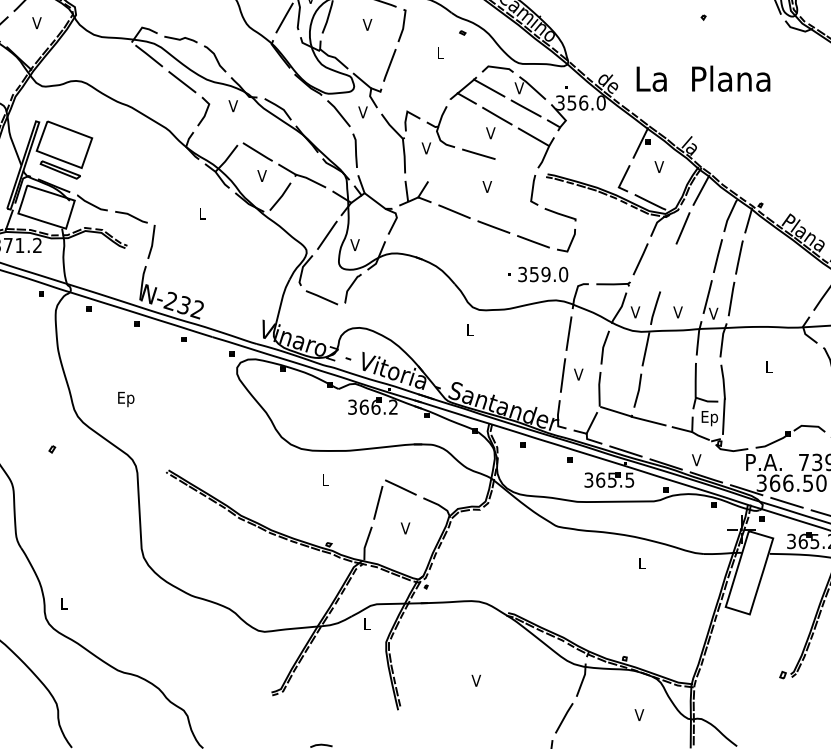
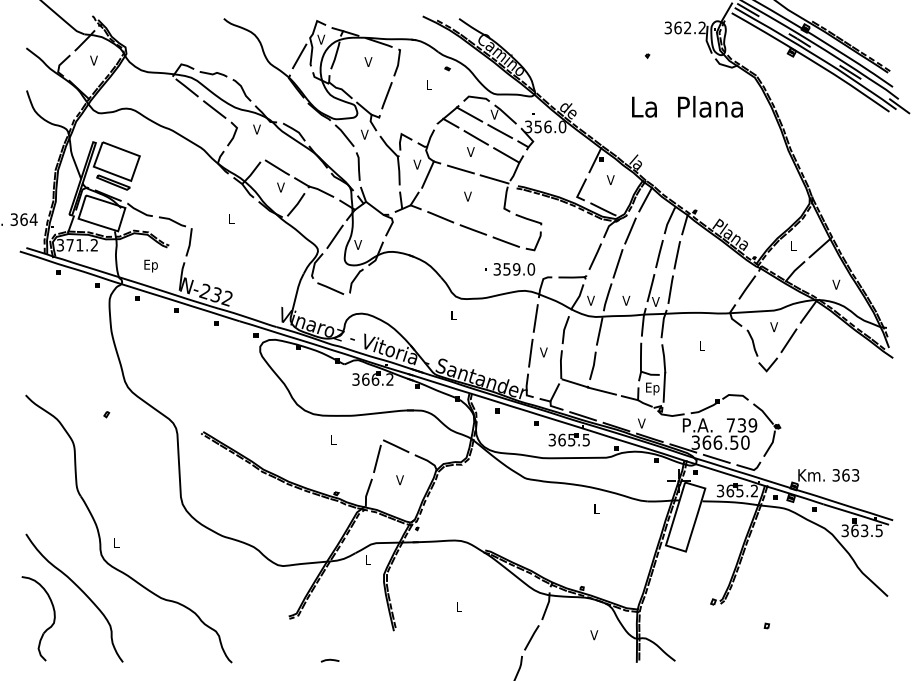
text: (703, 78) -> (687, 106), moved
line: (438, 160) -> (427, 174), added
line: (519, 166) -> (494, 179), added
line: (667, 267) -> (617, 263), added
text: (125, 398) -> (150, 265), moved
text: (475, 680) -> (458, 606), V -> L

